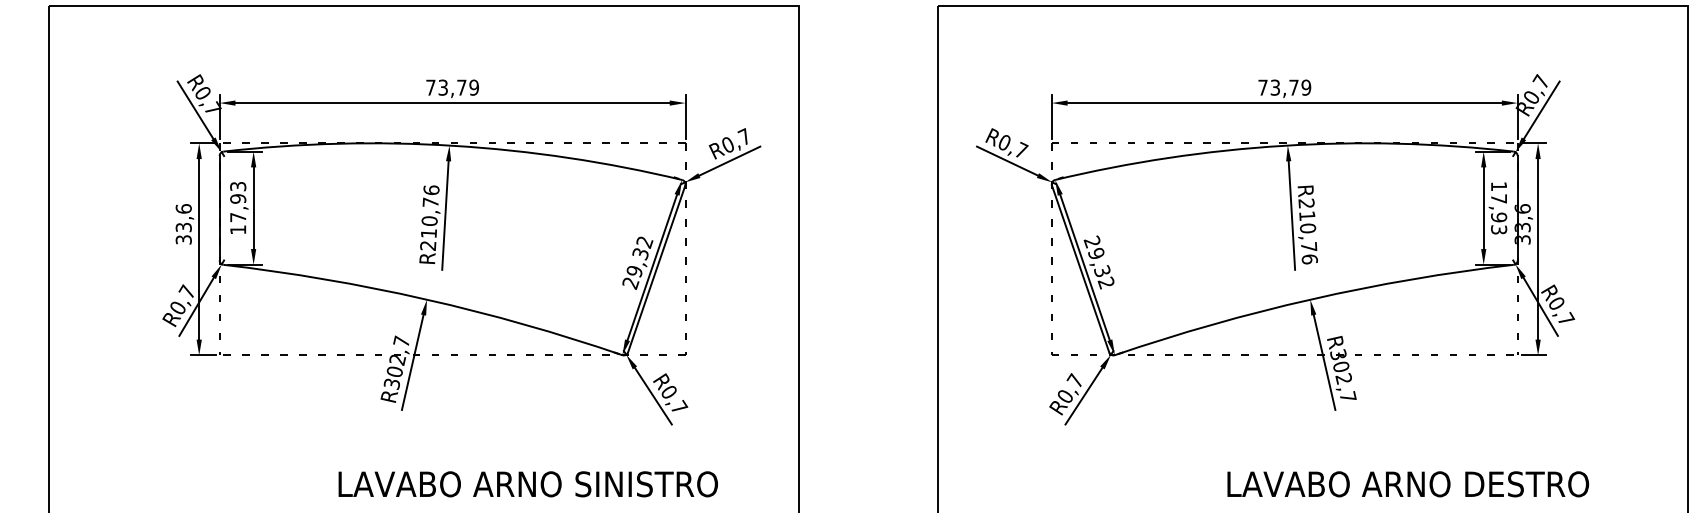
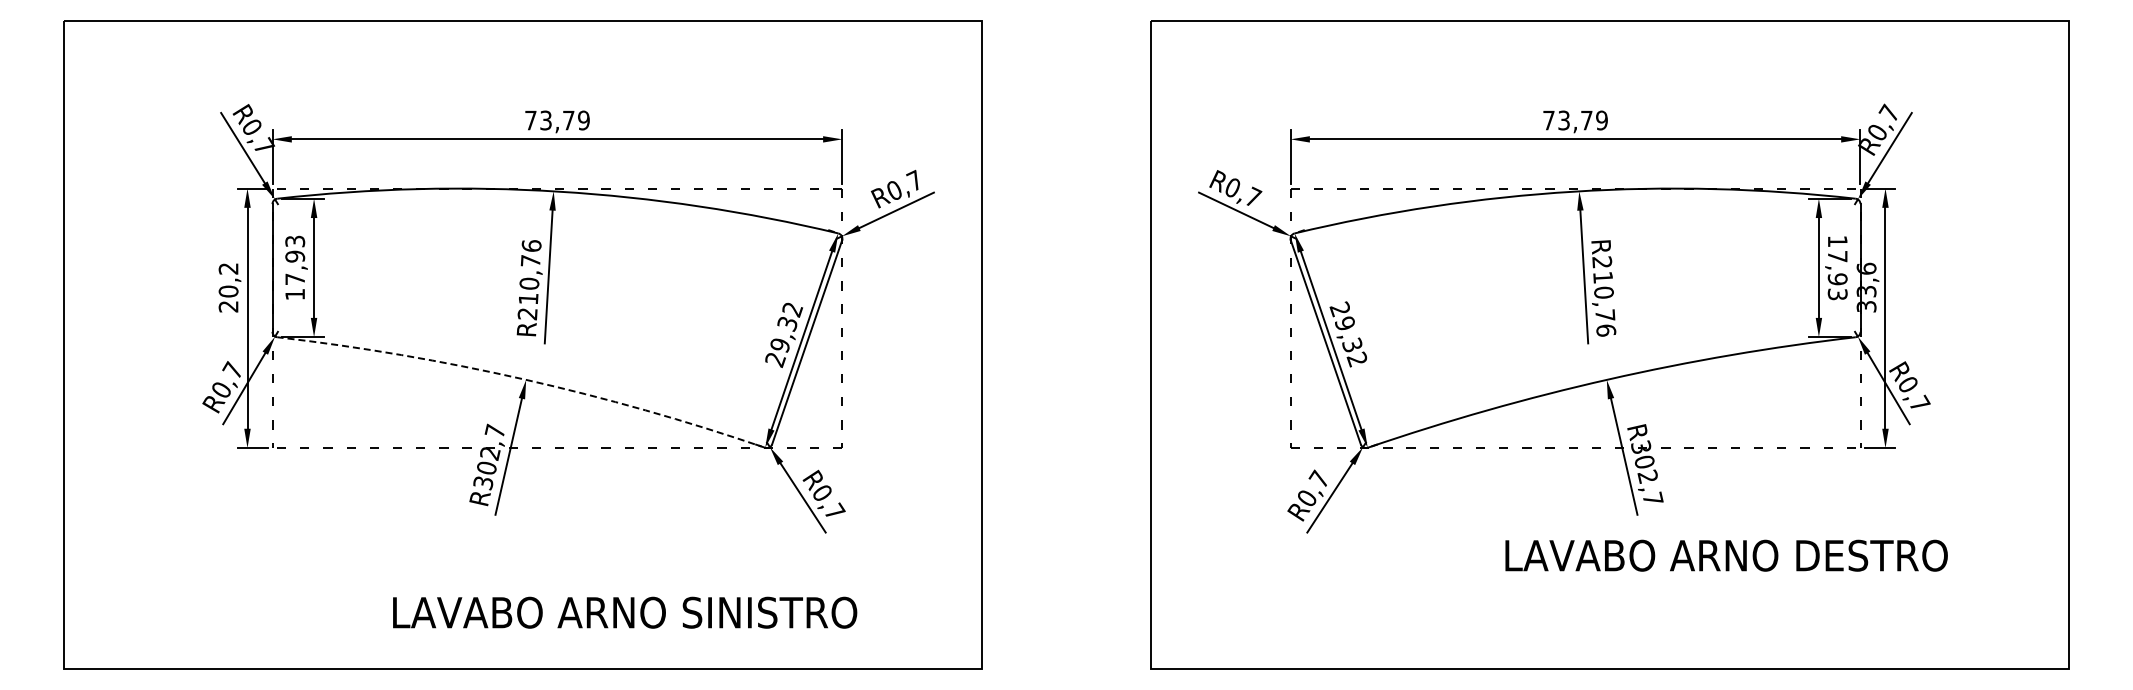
text: (183, 224) -> (228, 287), 33,6 -> 20,2
arc: (425, 299) -> (524, 379), solid -> dashed
text: (528, 484) -> (625, 612), moved
text: (1408, 484) -> (1726, 555), moved

